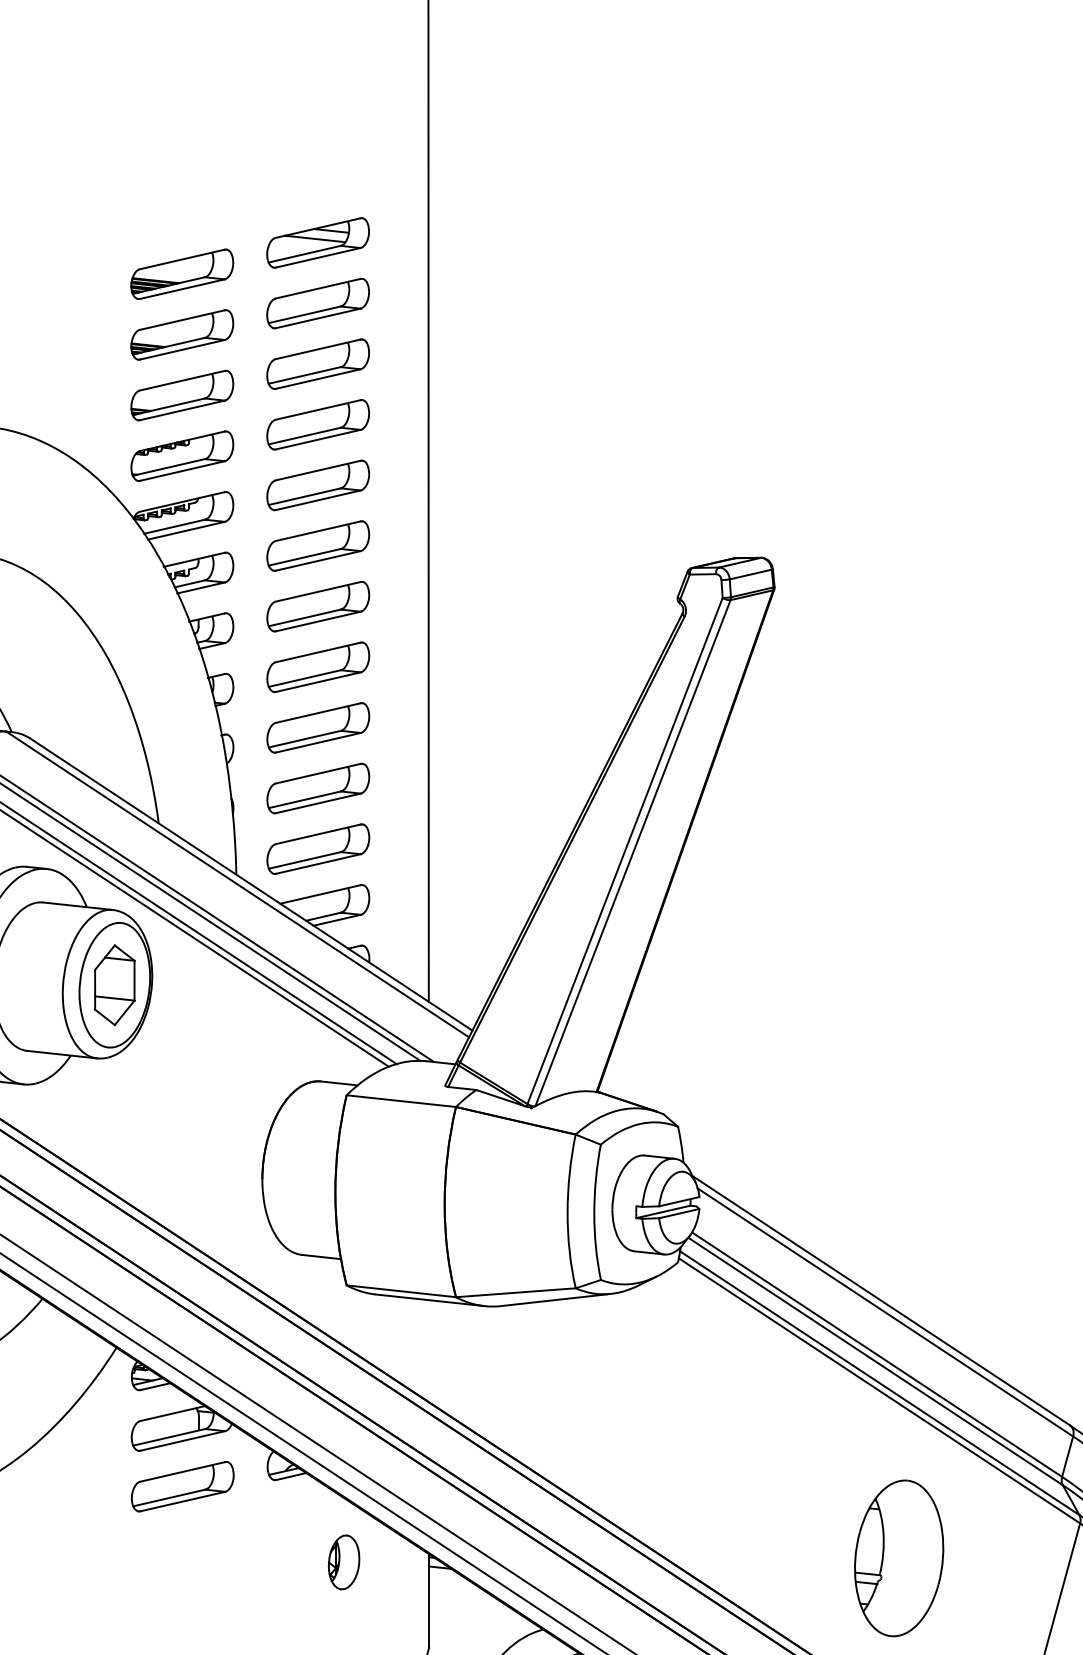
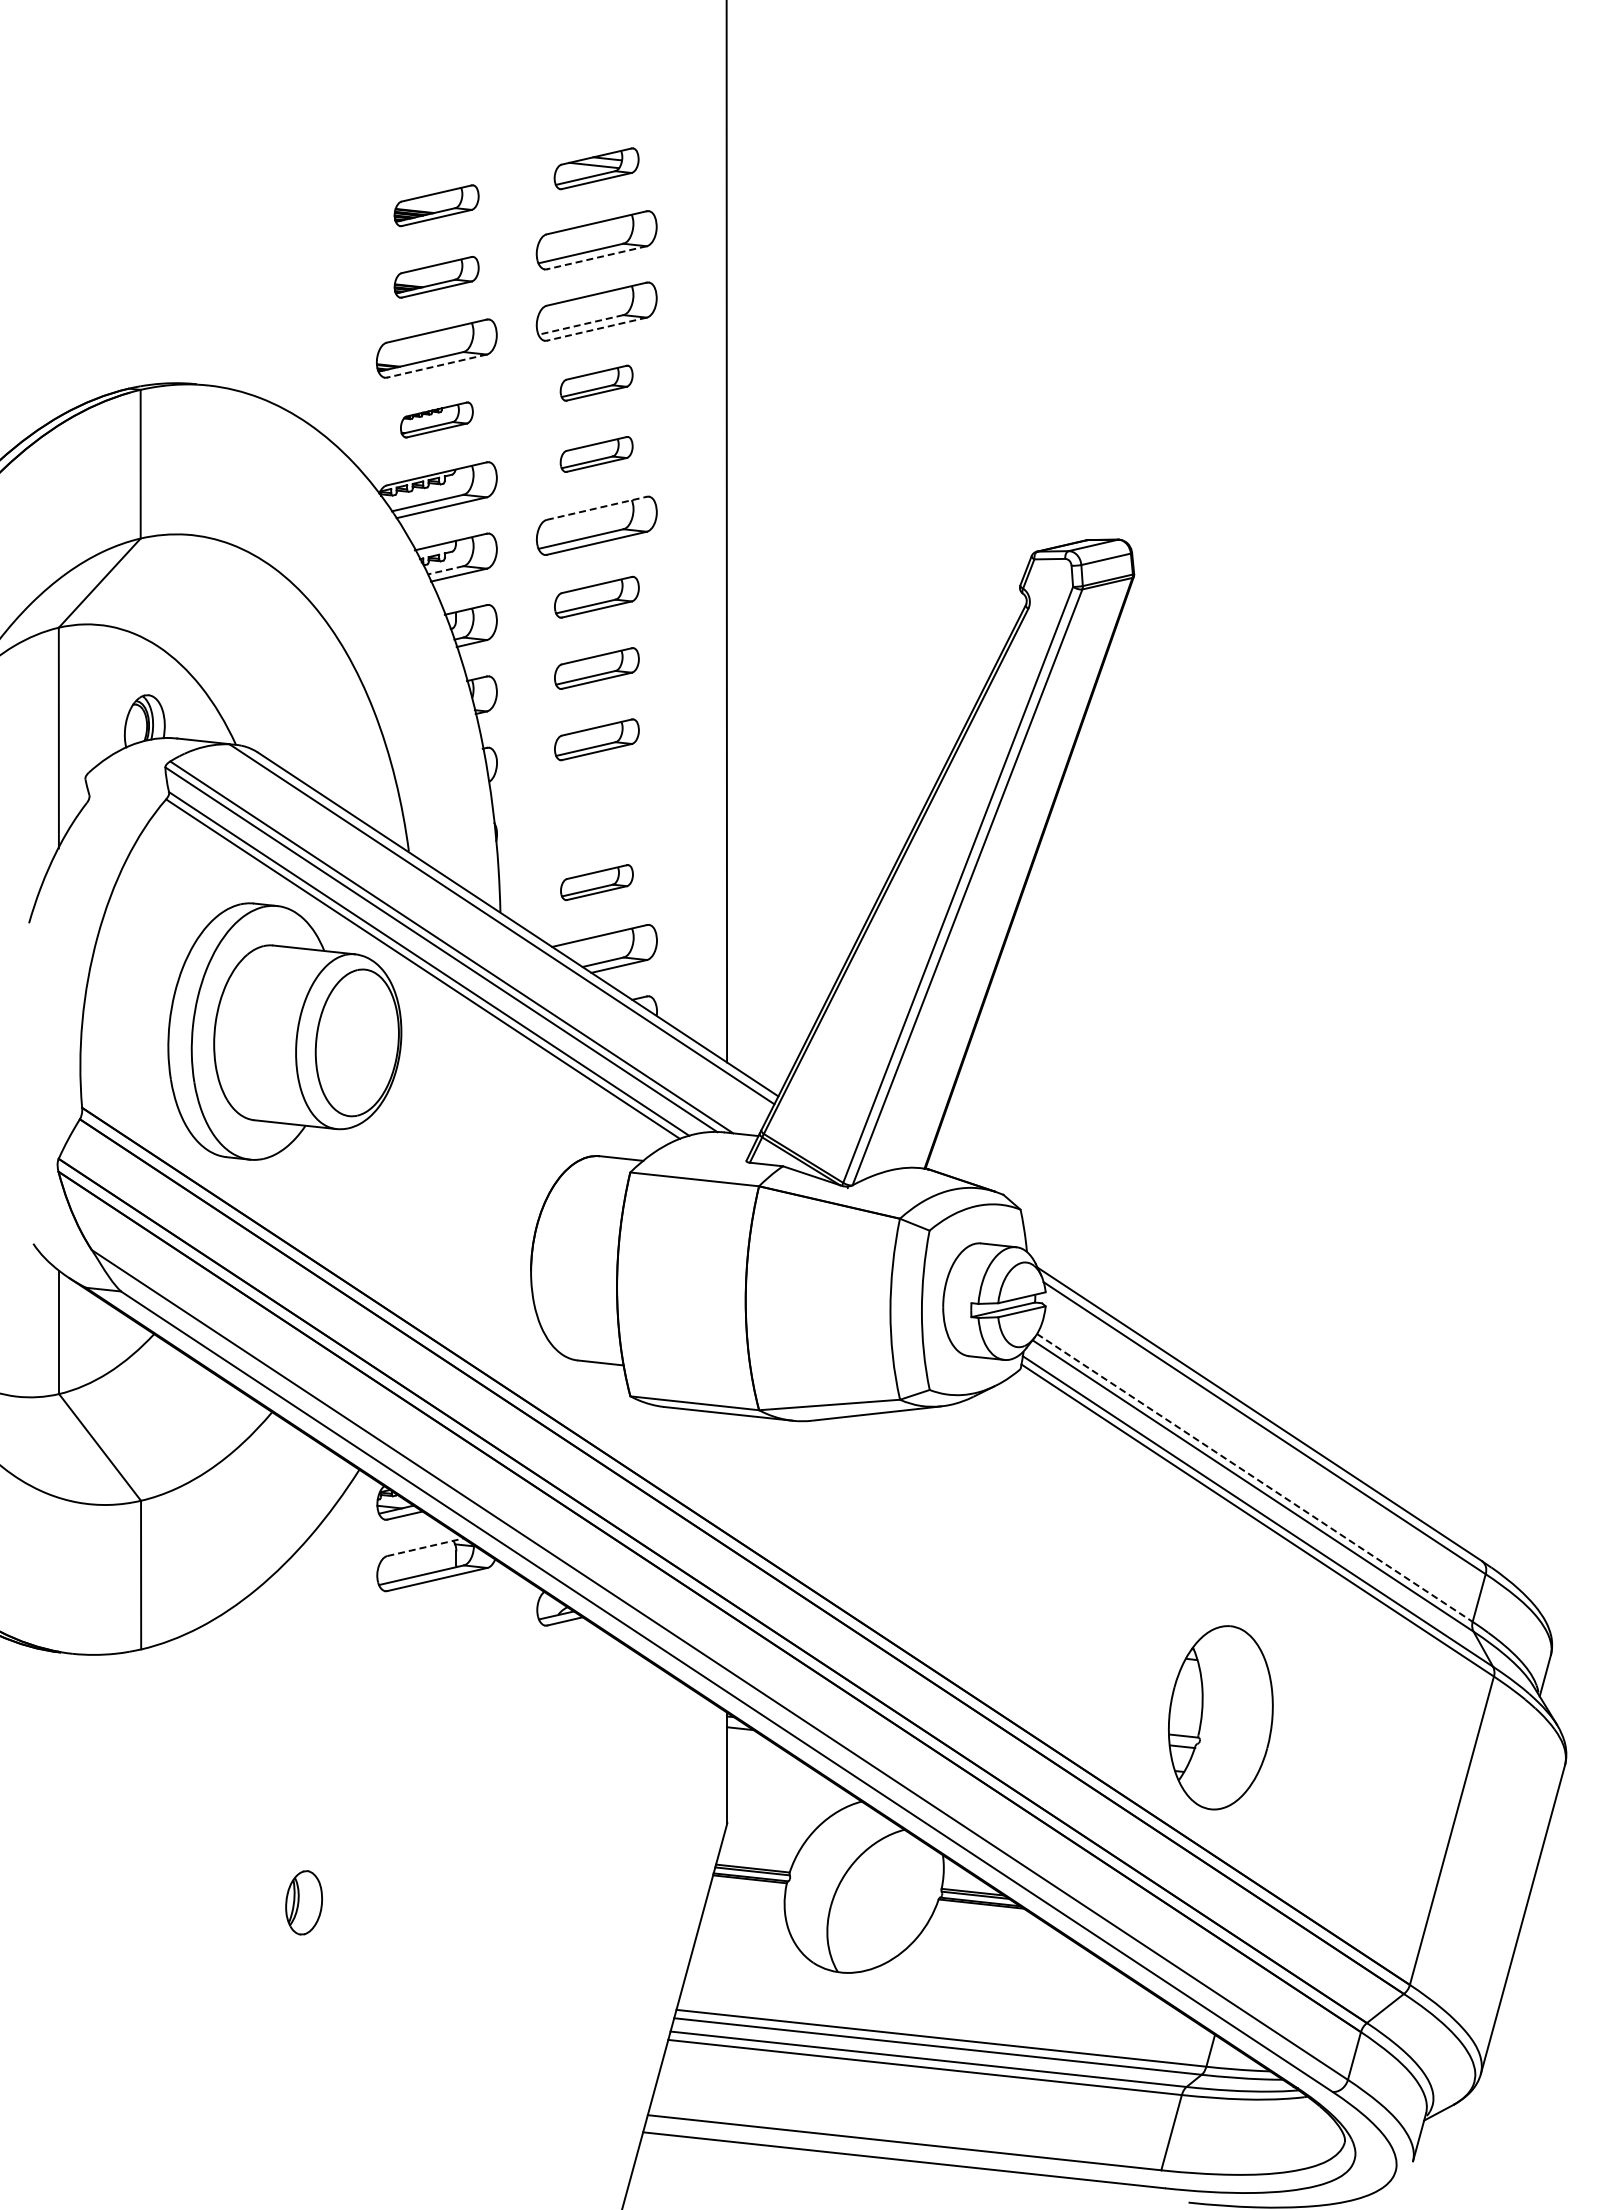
part: (317, 242) -> (596, 168), size x0.7
part: (182, 274) -> (436, 205), size x0.7
line: (317, 318) -> (596, 257), solid -> dashed
part: (182, 335) -> (436, 277), size x0.7
line: (304, 375) -> (580, 325), solid -> dashed
line: (317, 379) -> (596, 329), solid -> dashed
line: (182, 410) -> (436, 366), solid -> dashed
part: (317, 425) -> (596, 383), size x0.6
part: (182, 455) -> (436, 419), size x0.6
part: (317, 485) -> (596, 454), size x0.6
line: (318, 531) -> (597, 508), solid -> dashed
line: (189, 584) -> (445, 570), solid -> dashed
part: (317, 606) -> (596, 597), size x0.7
part: (317, 667) -> (596, 668), size x0.7
part: (317, 727) -> (596, 739), size x0.7
part: (317, 788) -> (596, 811), removed
part: (317, 848) -> (596, 882), size x0.6
part: (114, 984) -> (357, 1042), removed
line: (877, 1355) -> (1255, 1478), solid -> dashed
line: (172, 1413) -> (425, 1547), solid -> dashed
part: (182, 1486) -> (437, 1633), removed
part: (898, 1558) -> (1220, 1717), moved
part: (344, 1562) -> (627, 1722), removed

